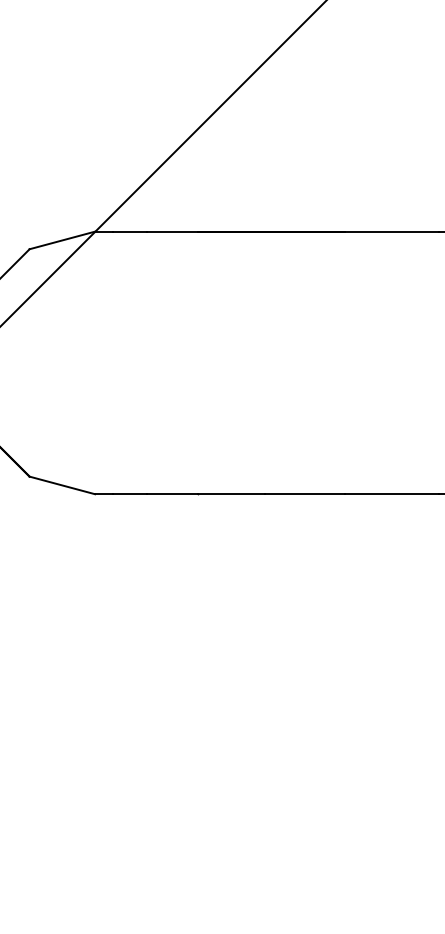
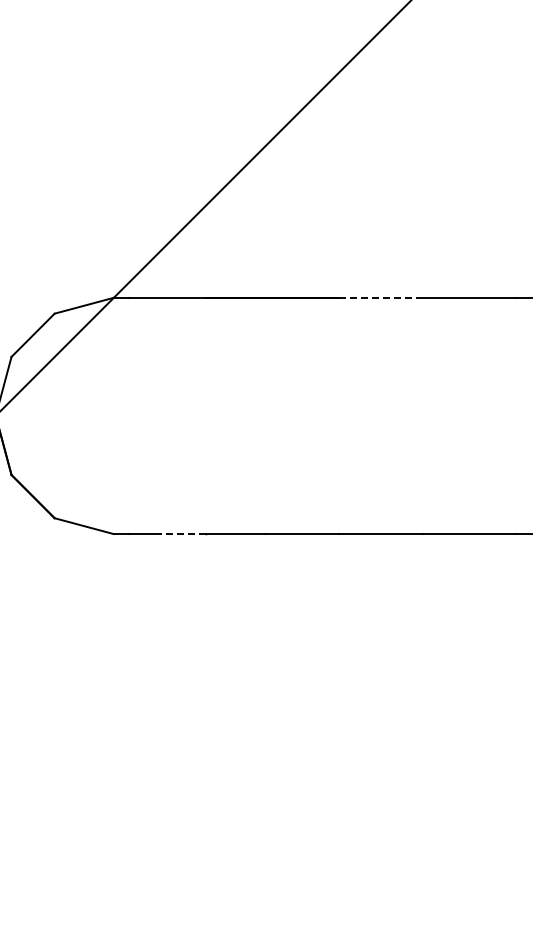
line: (393, 231) -> (381, 297), solid -> dashed
line: (172, 494) -> (183, 534), solid -> dashed

